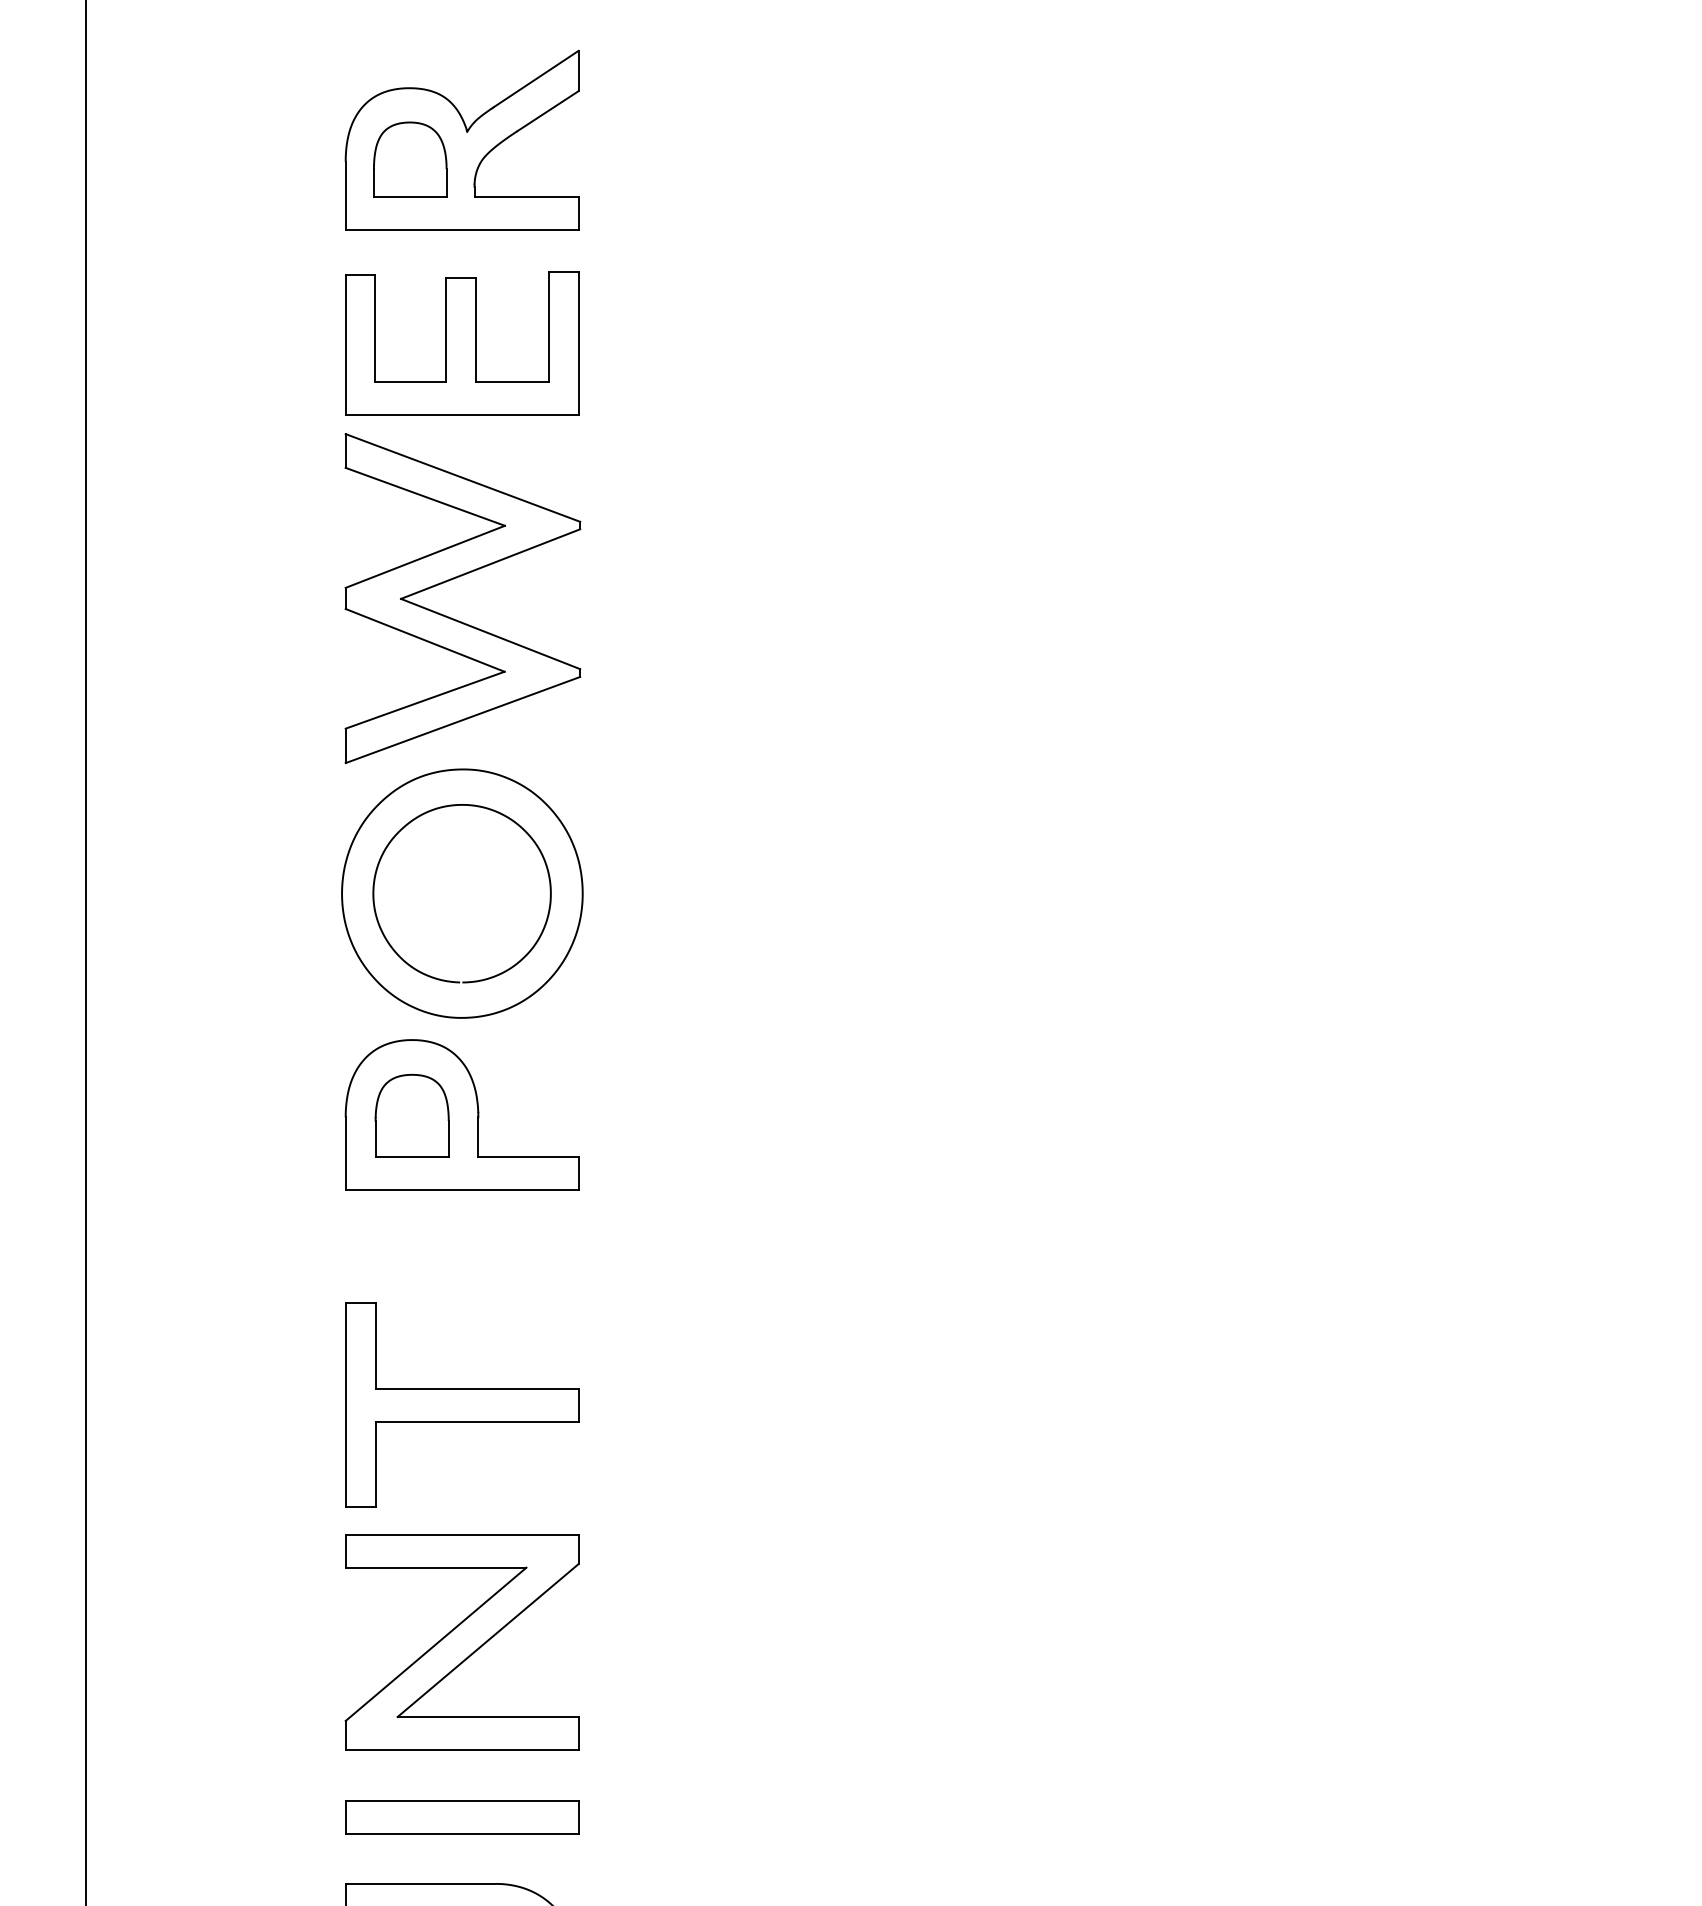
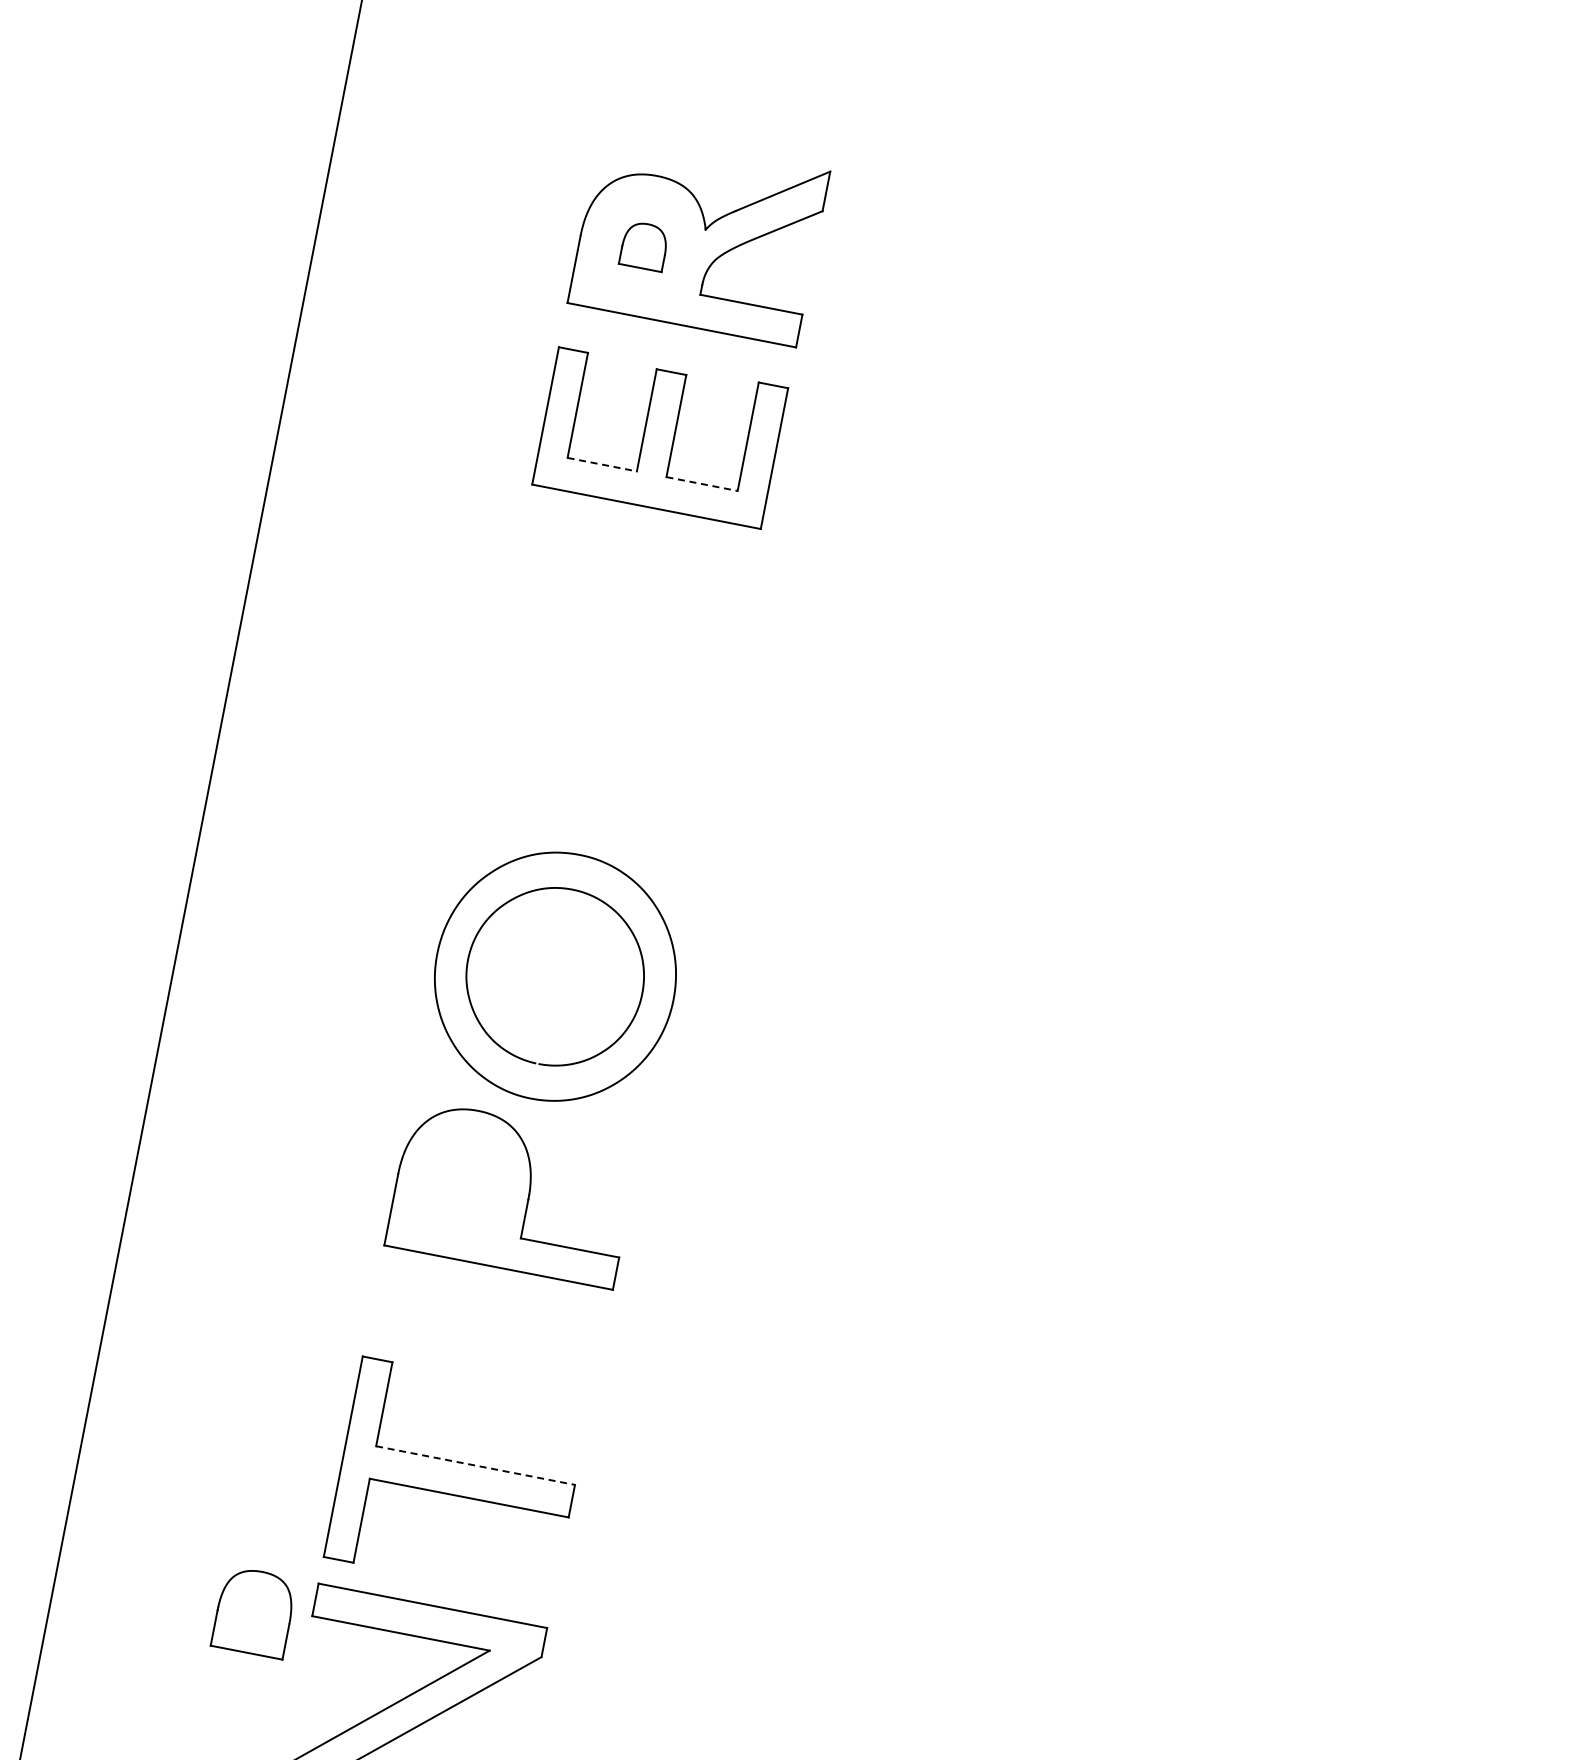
part: (410, 159) -> (644, 246), size x0.6
line: (411, 382) -> (603, 465), solid -> dashed
line: (512, 382) -> (702, 484), solid -> dashed
part: (454, 579) -> (607, 666), removed
part: (411, 1115) -> (253, 1611), moved
line: (477, 1388) -> (475, 1465), solid -> dashed

